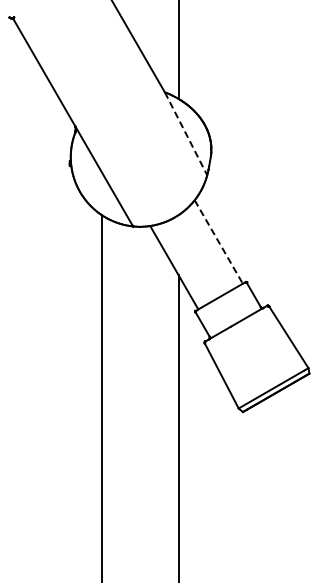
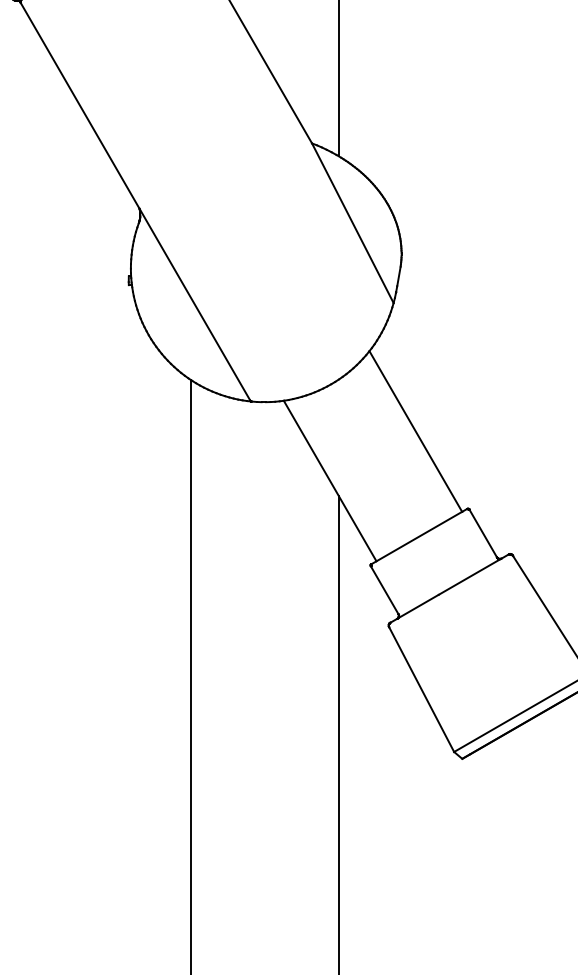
line: (186, 133) -> (353, 222), dashed -> solid
line: (219, 242) -> (417, 432), dashed -> solid

